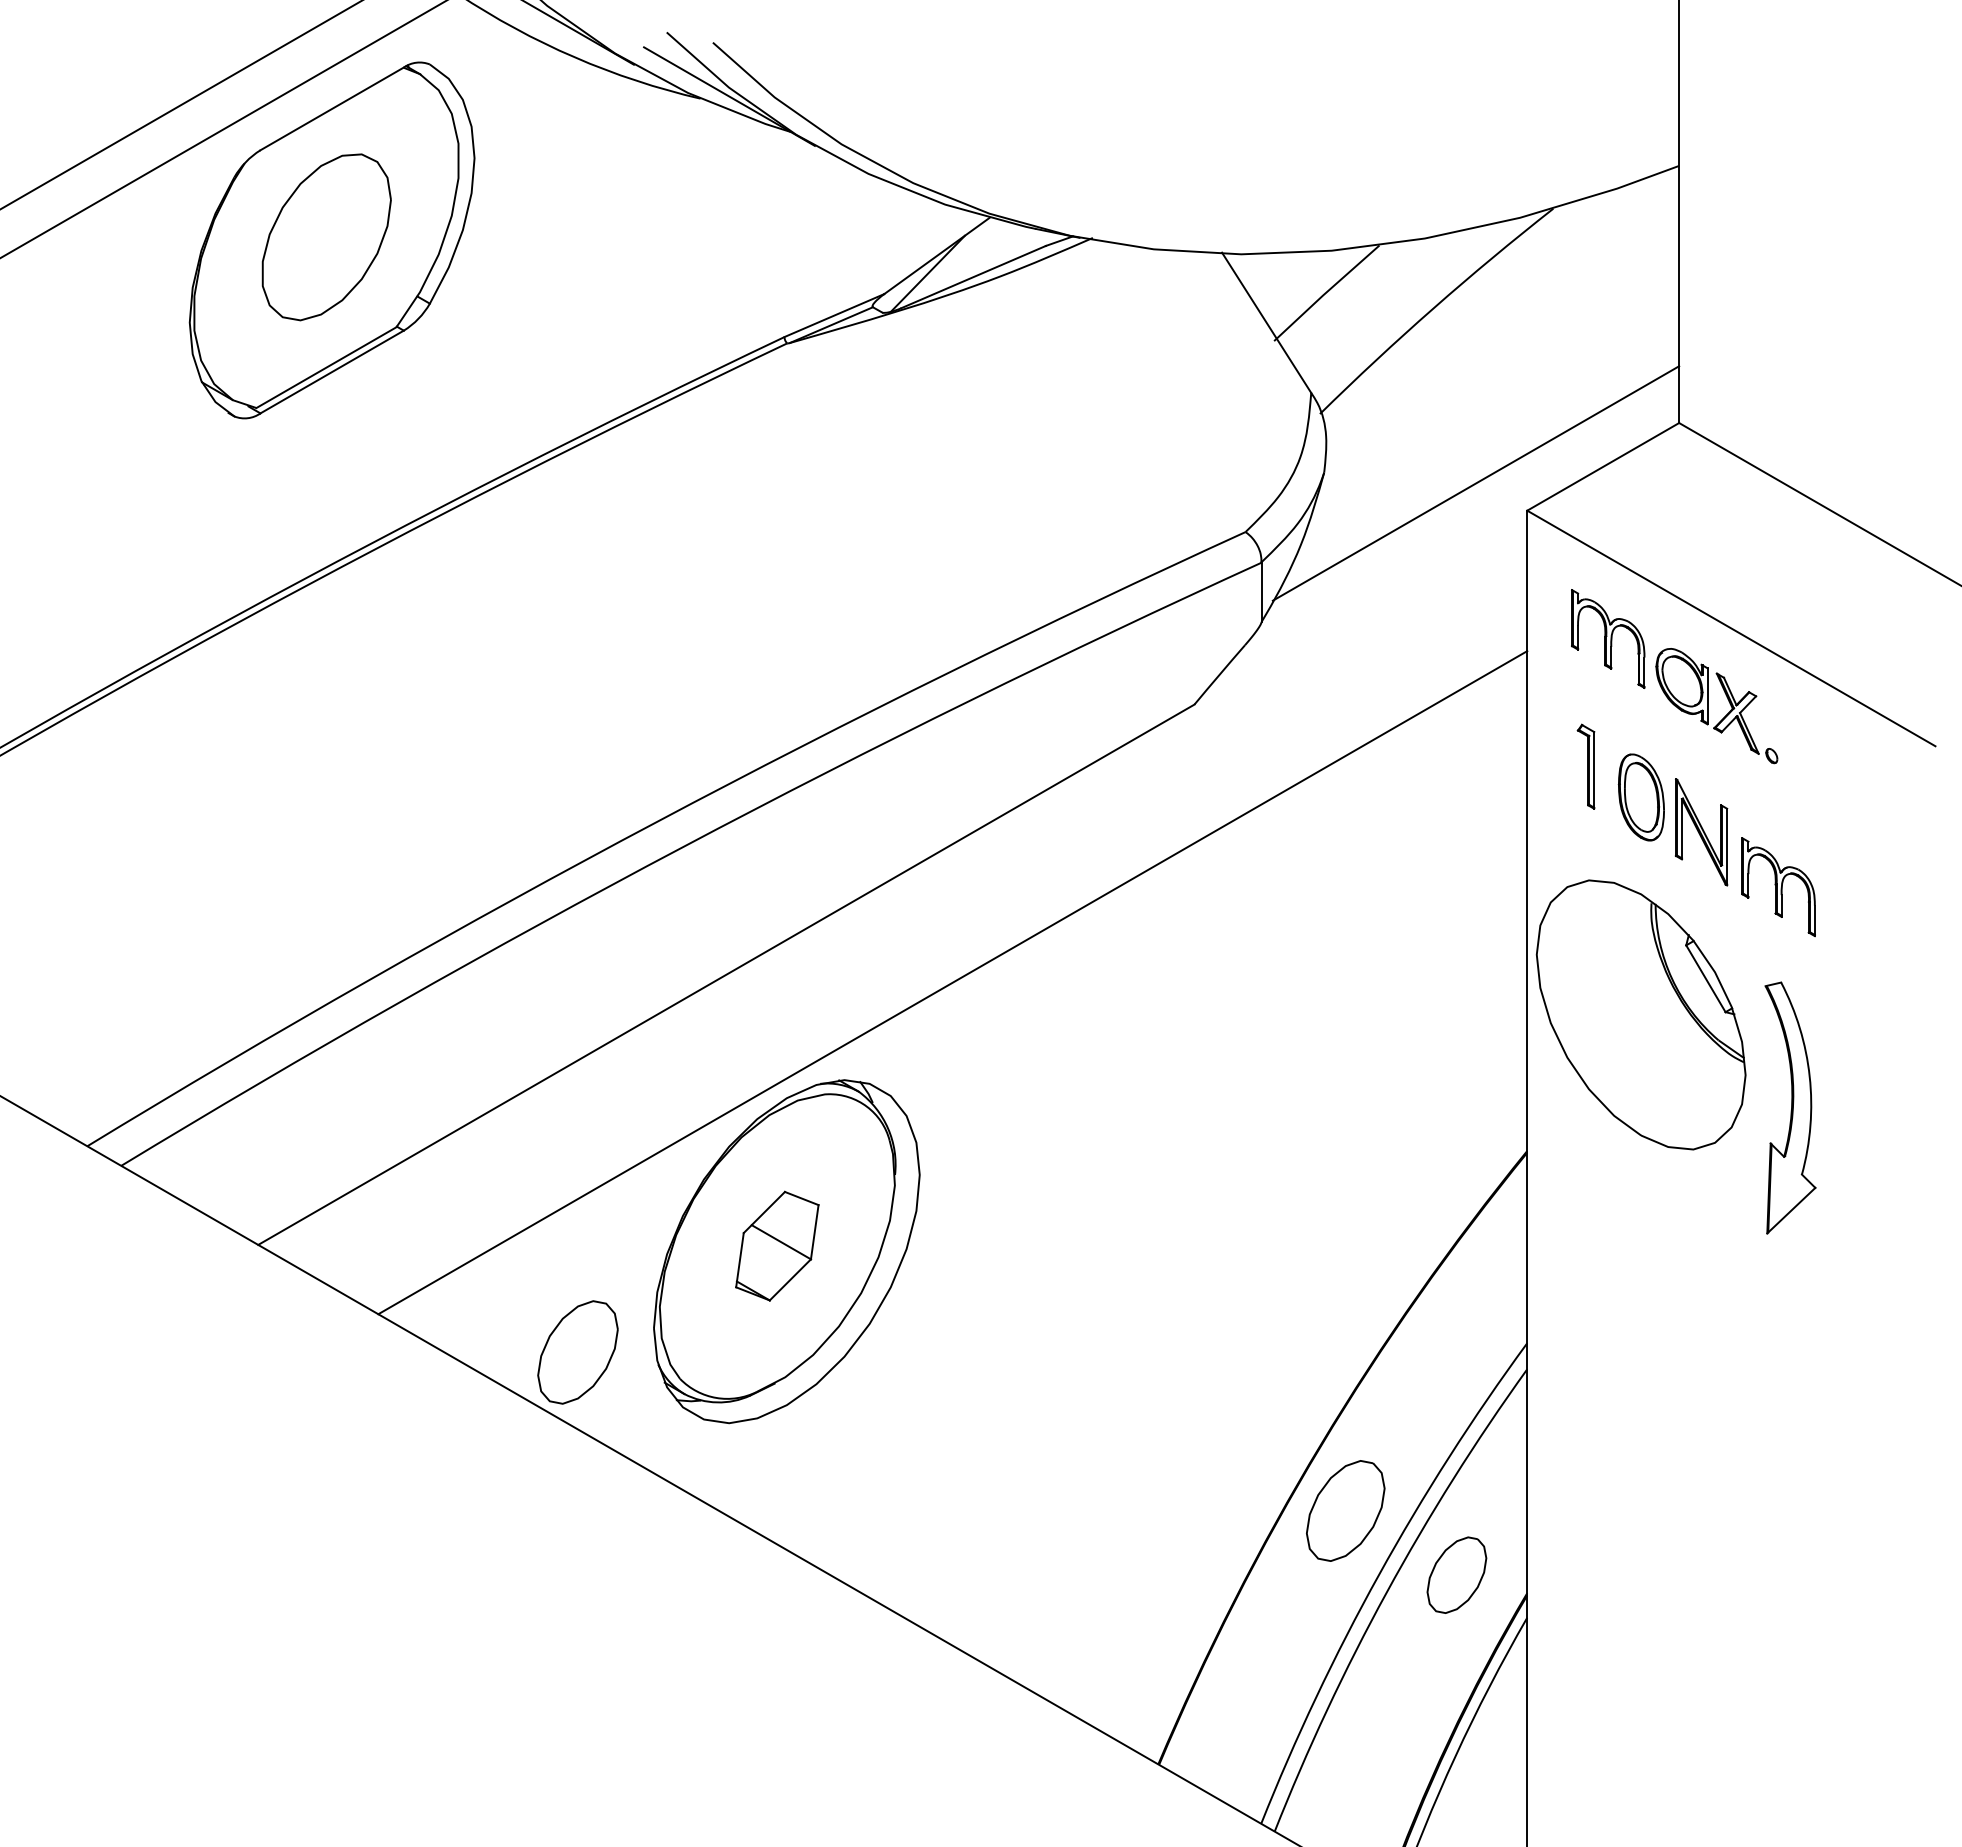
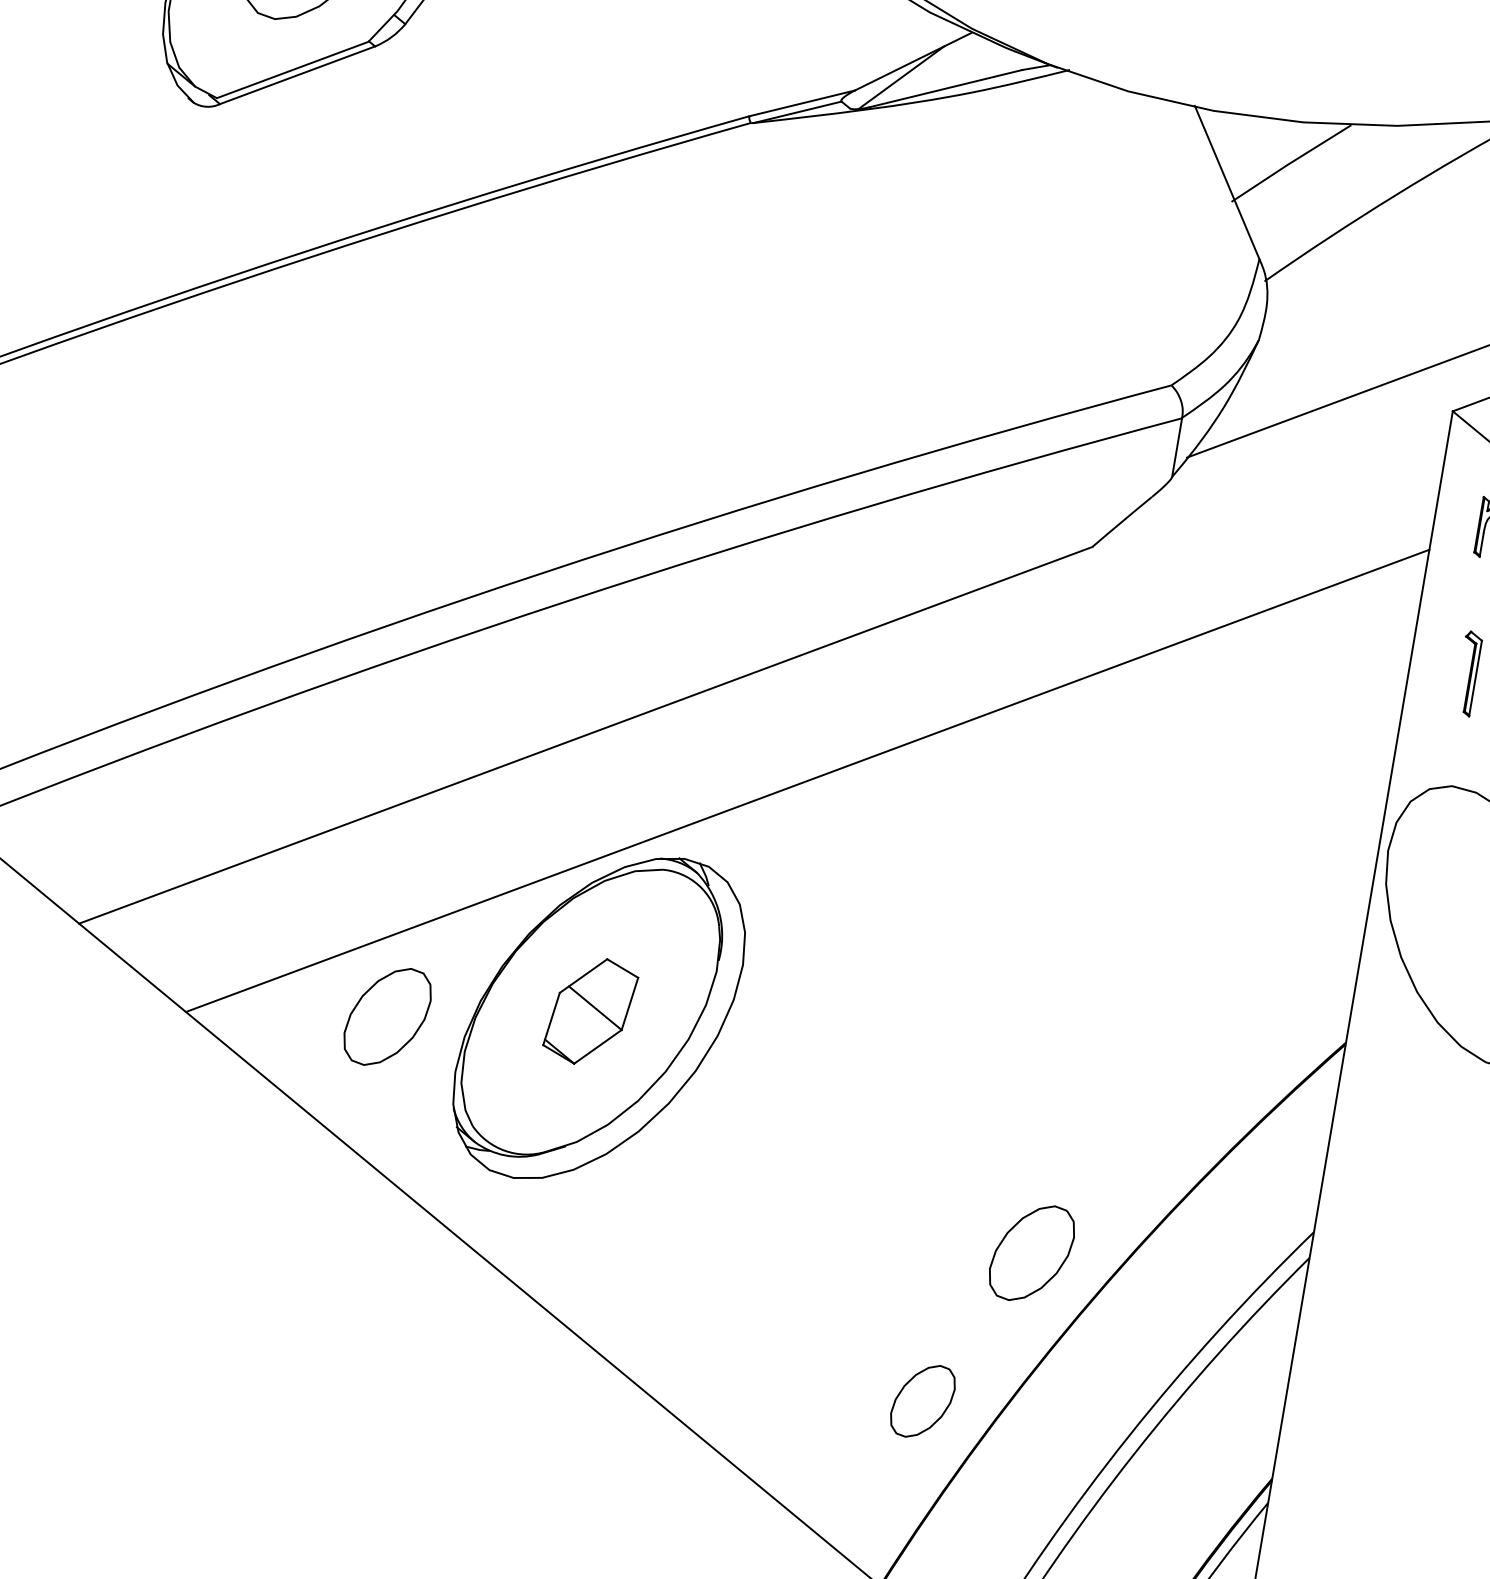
part: (577, 1352) -> (387, 1016), moved
part: (1345, 1510) -> (1031, 1252), moved
part: (1456, 1574) -> (922, 1400), moved

